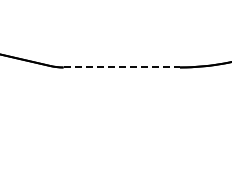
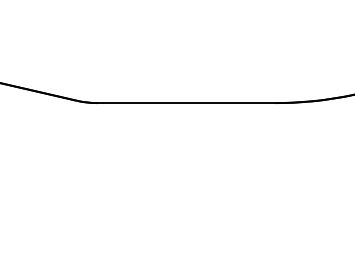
line: (122, 67) -> (187, 103), dashed -> solid

